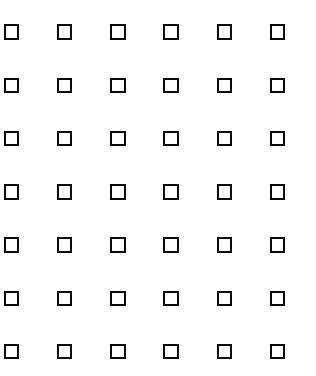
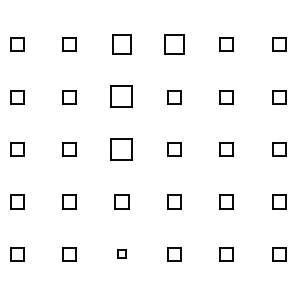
part: (117, 31) -> (121, 44), size x1.4
part: (170, 31) -> (173, 44), size x1.4
part: (117, 85) -> (121, 97), size x1.6
part: (117, 138) -> (121, 149), size x1.6
part: (117, 244) -> (121, 253), size x0.6

